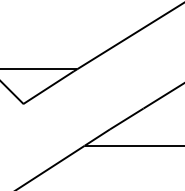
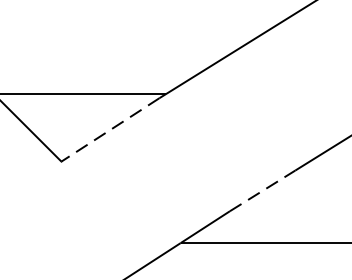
line: (48, 87) -> (110, 129), solid -> dashed
line: (126, 119) -> (262, 191), solid -> dashed

